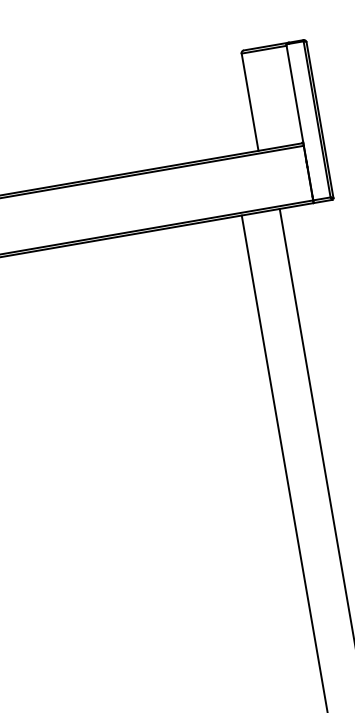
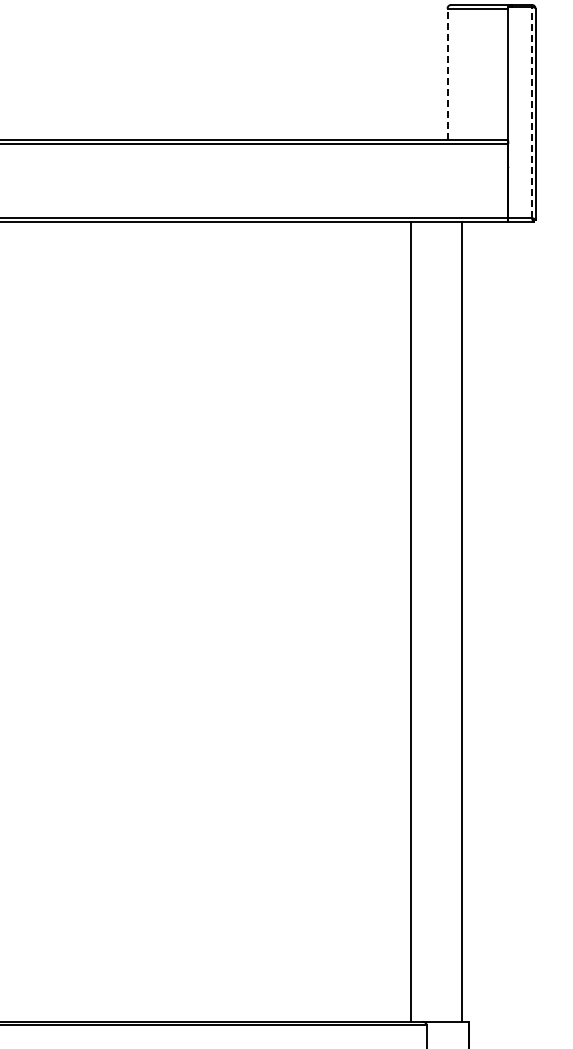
line: (250, 102) -> (447, 74), solid -> dashed
line: (316, 119) -> (531, 112), solid -> dashed

